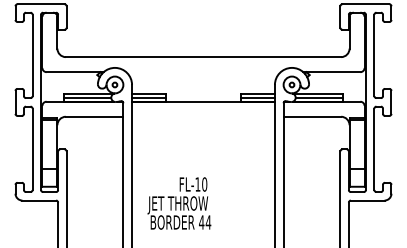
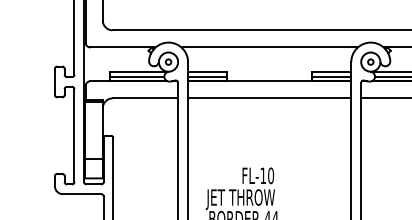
line: (203, 72) -> (269, 47), added
line: (203, 116) -> (269, 98), added

